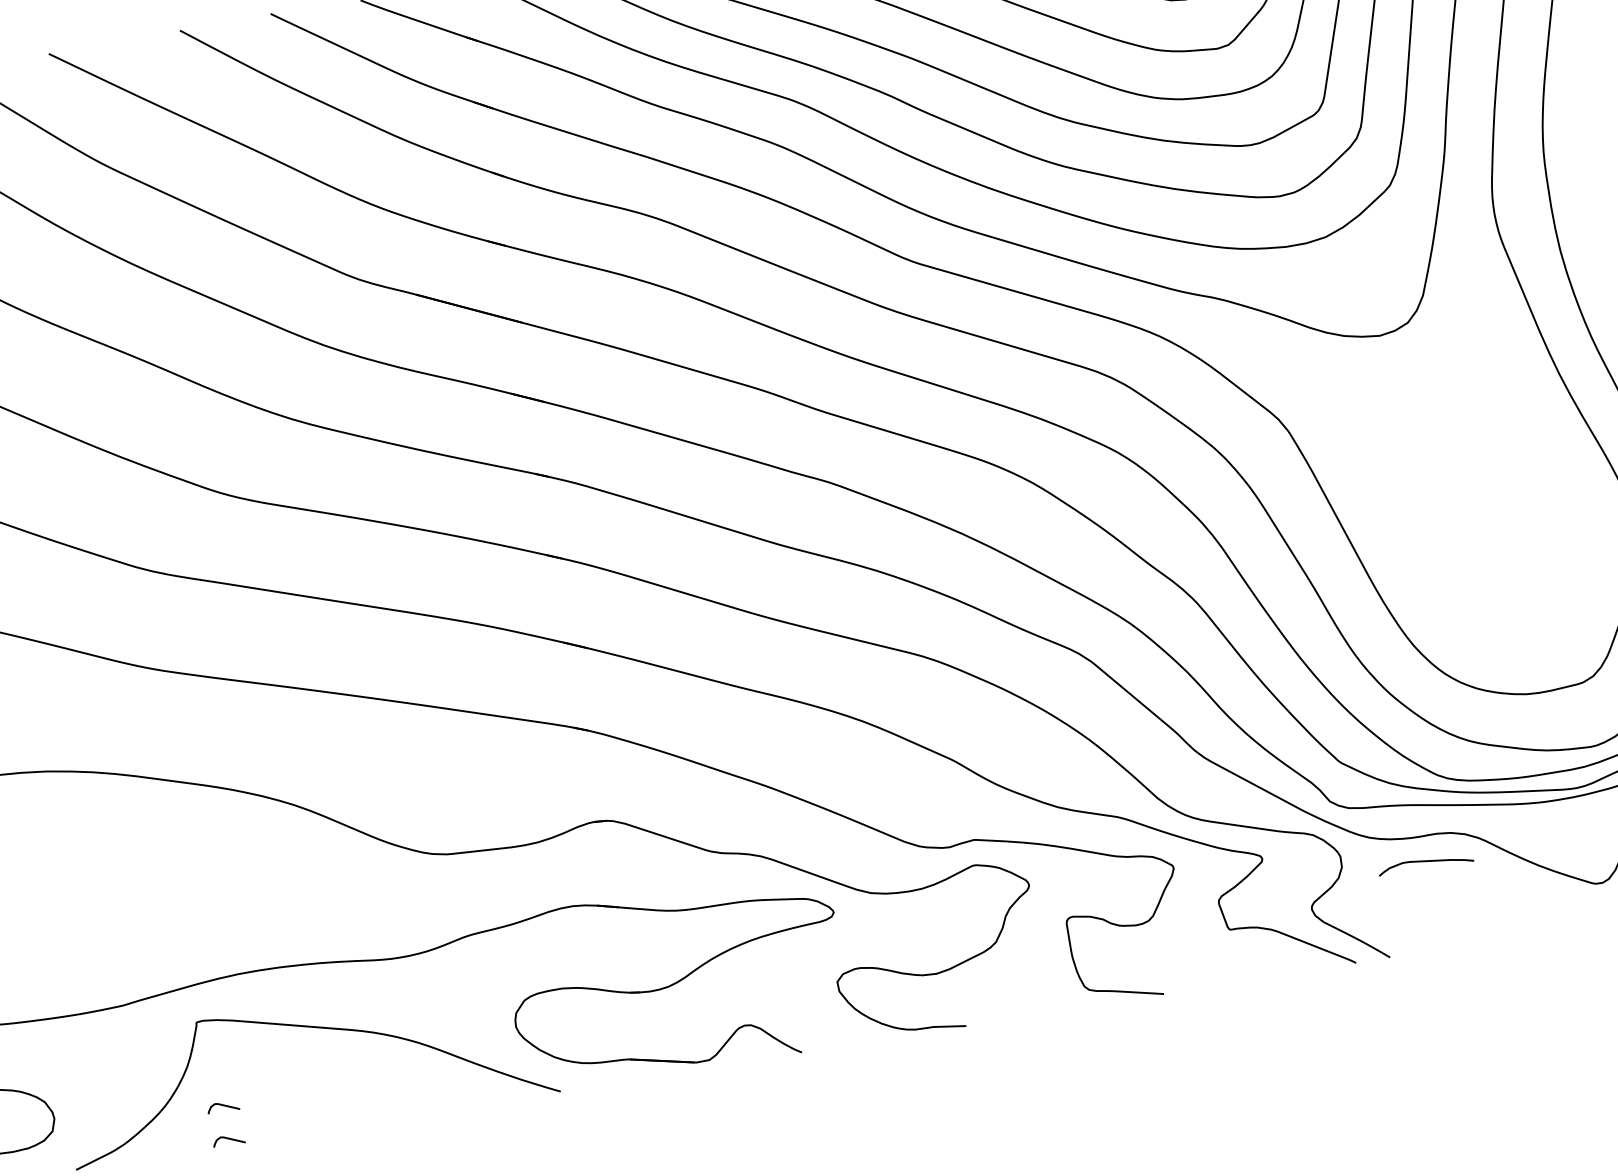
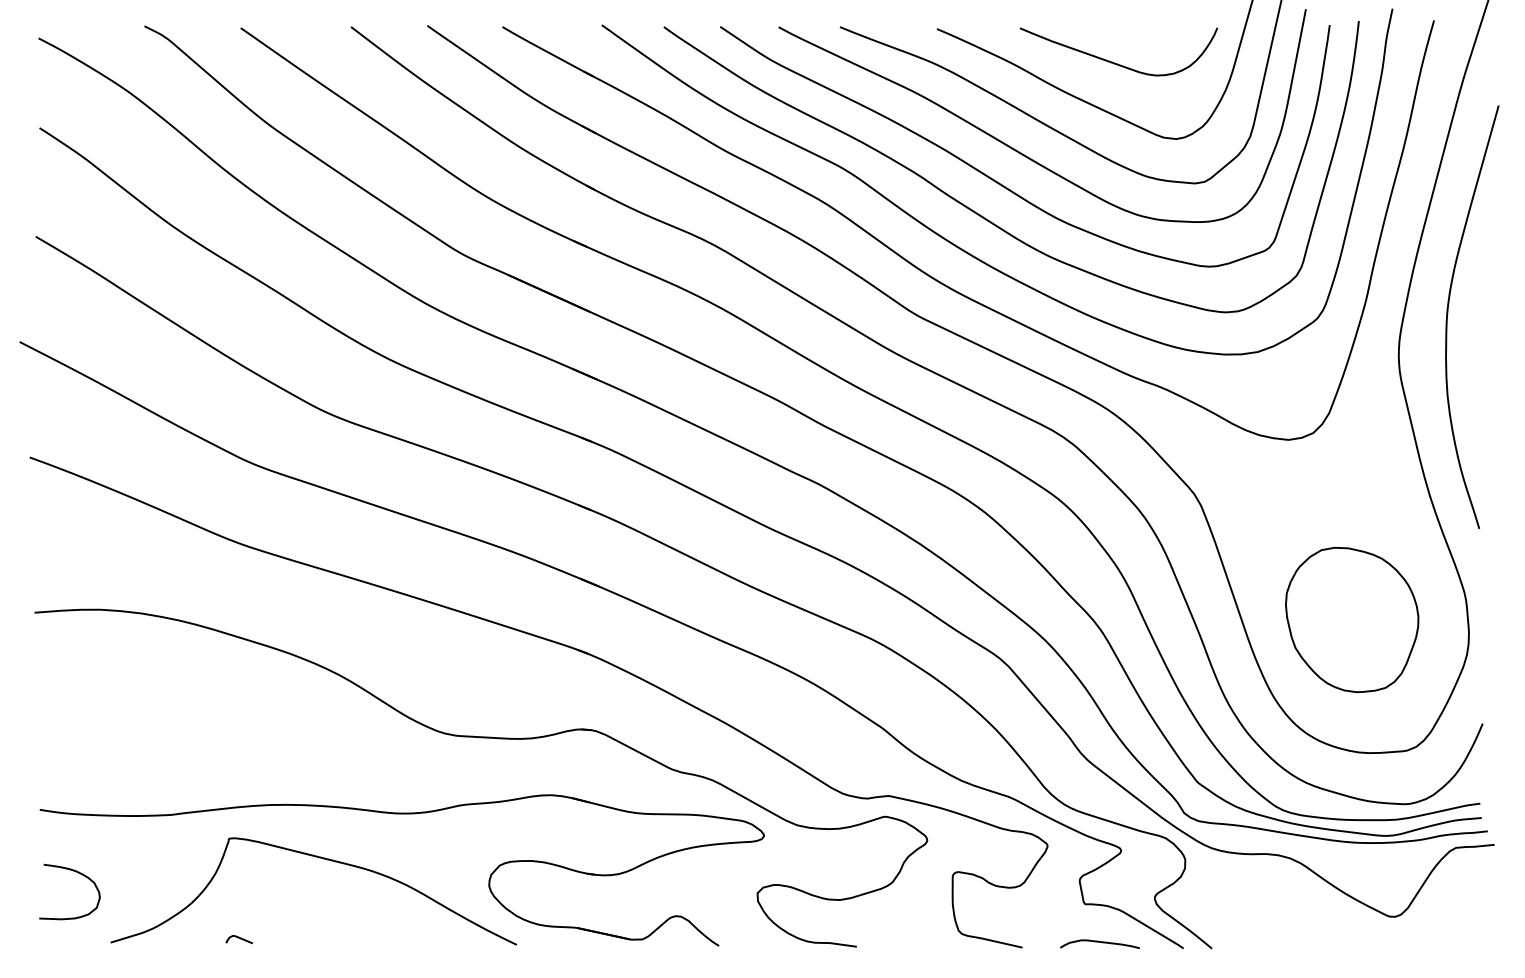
part: (1491, 537) -> (1352, 619), added
curve: (1424, 861) -> (1099, 942), moved
curve: (222, 1106) -> (238, 910), removed

